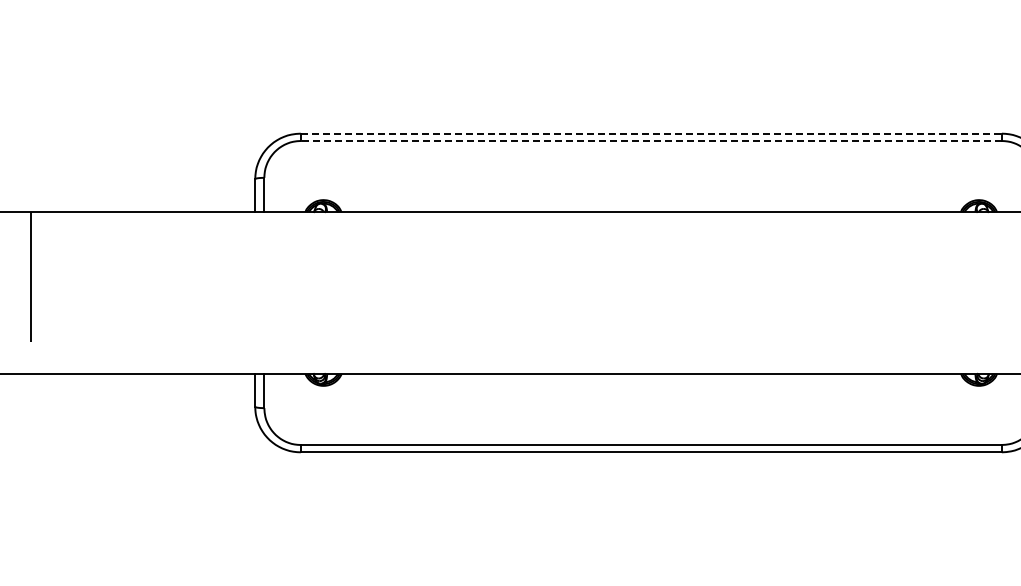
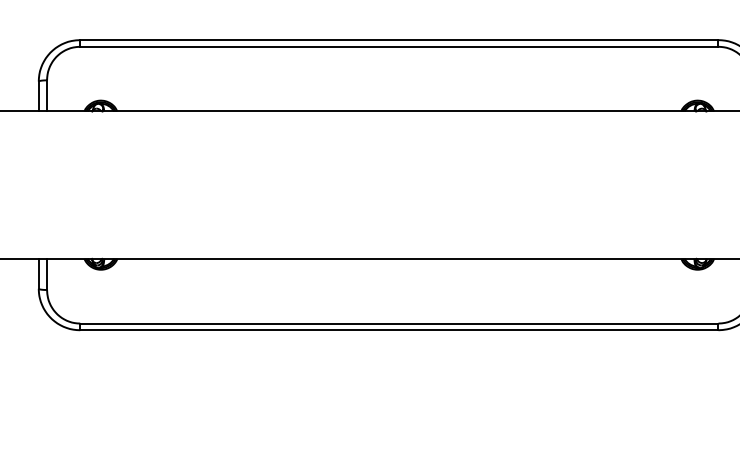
line: (651, 133) -> (399, 39), dashed -> solid
line: (651, 141) -> (399, 47), dashed -> solid

